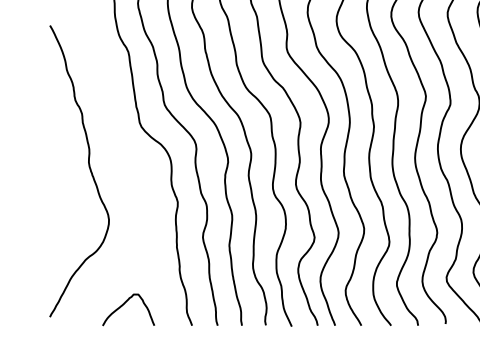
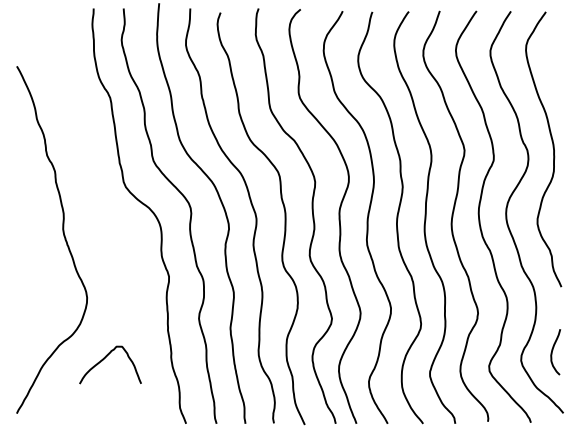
curve: (124, 304) -> (105, 358), moved

